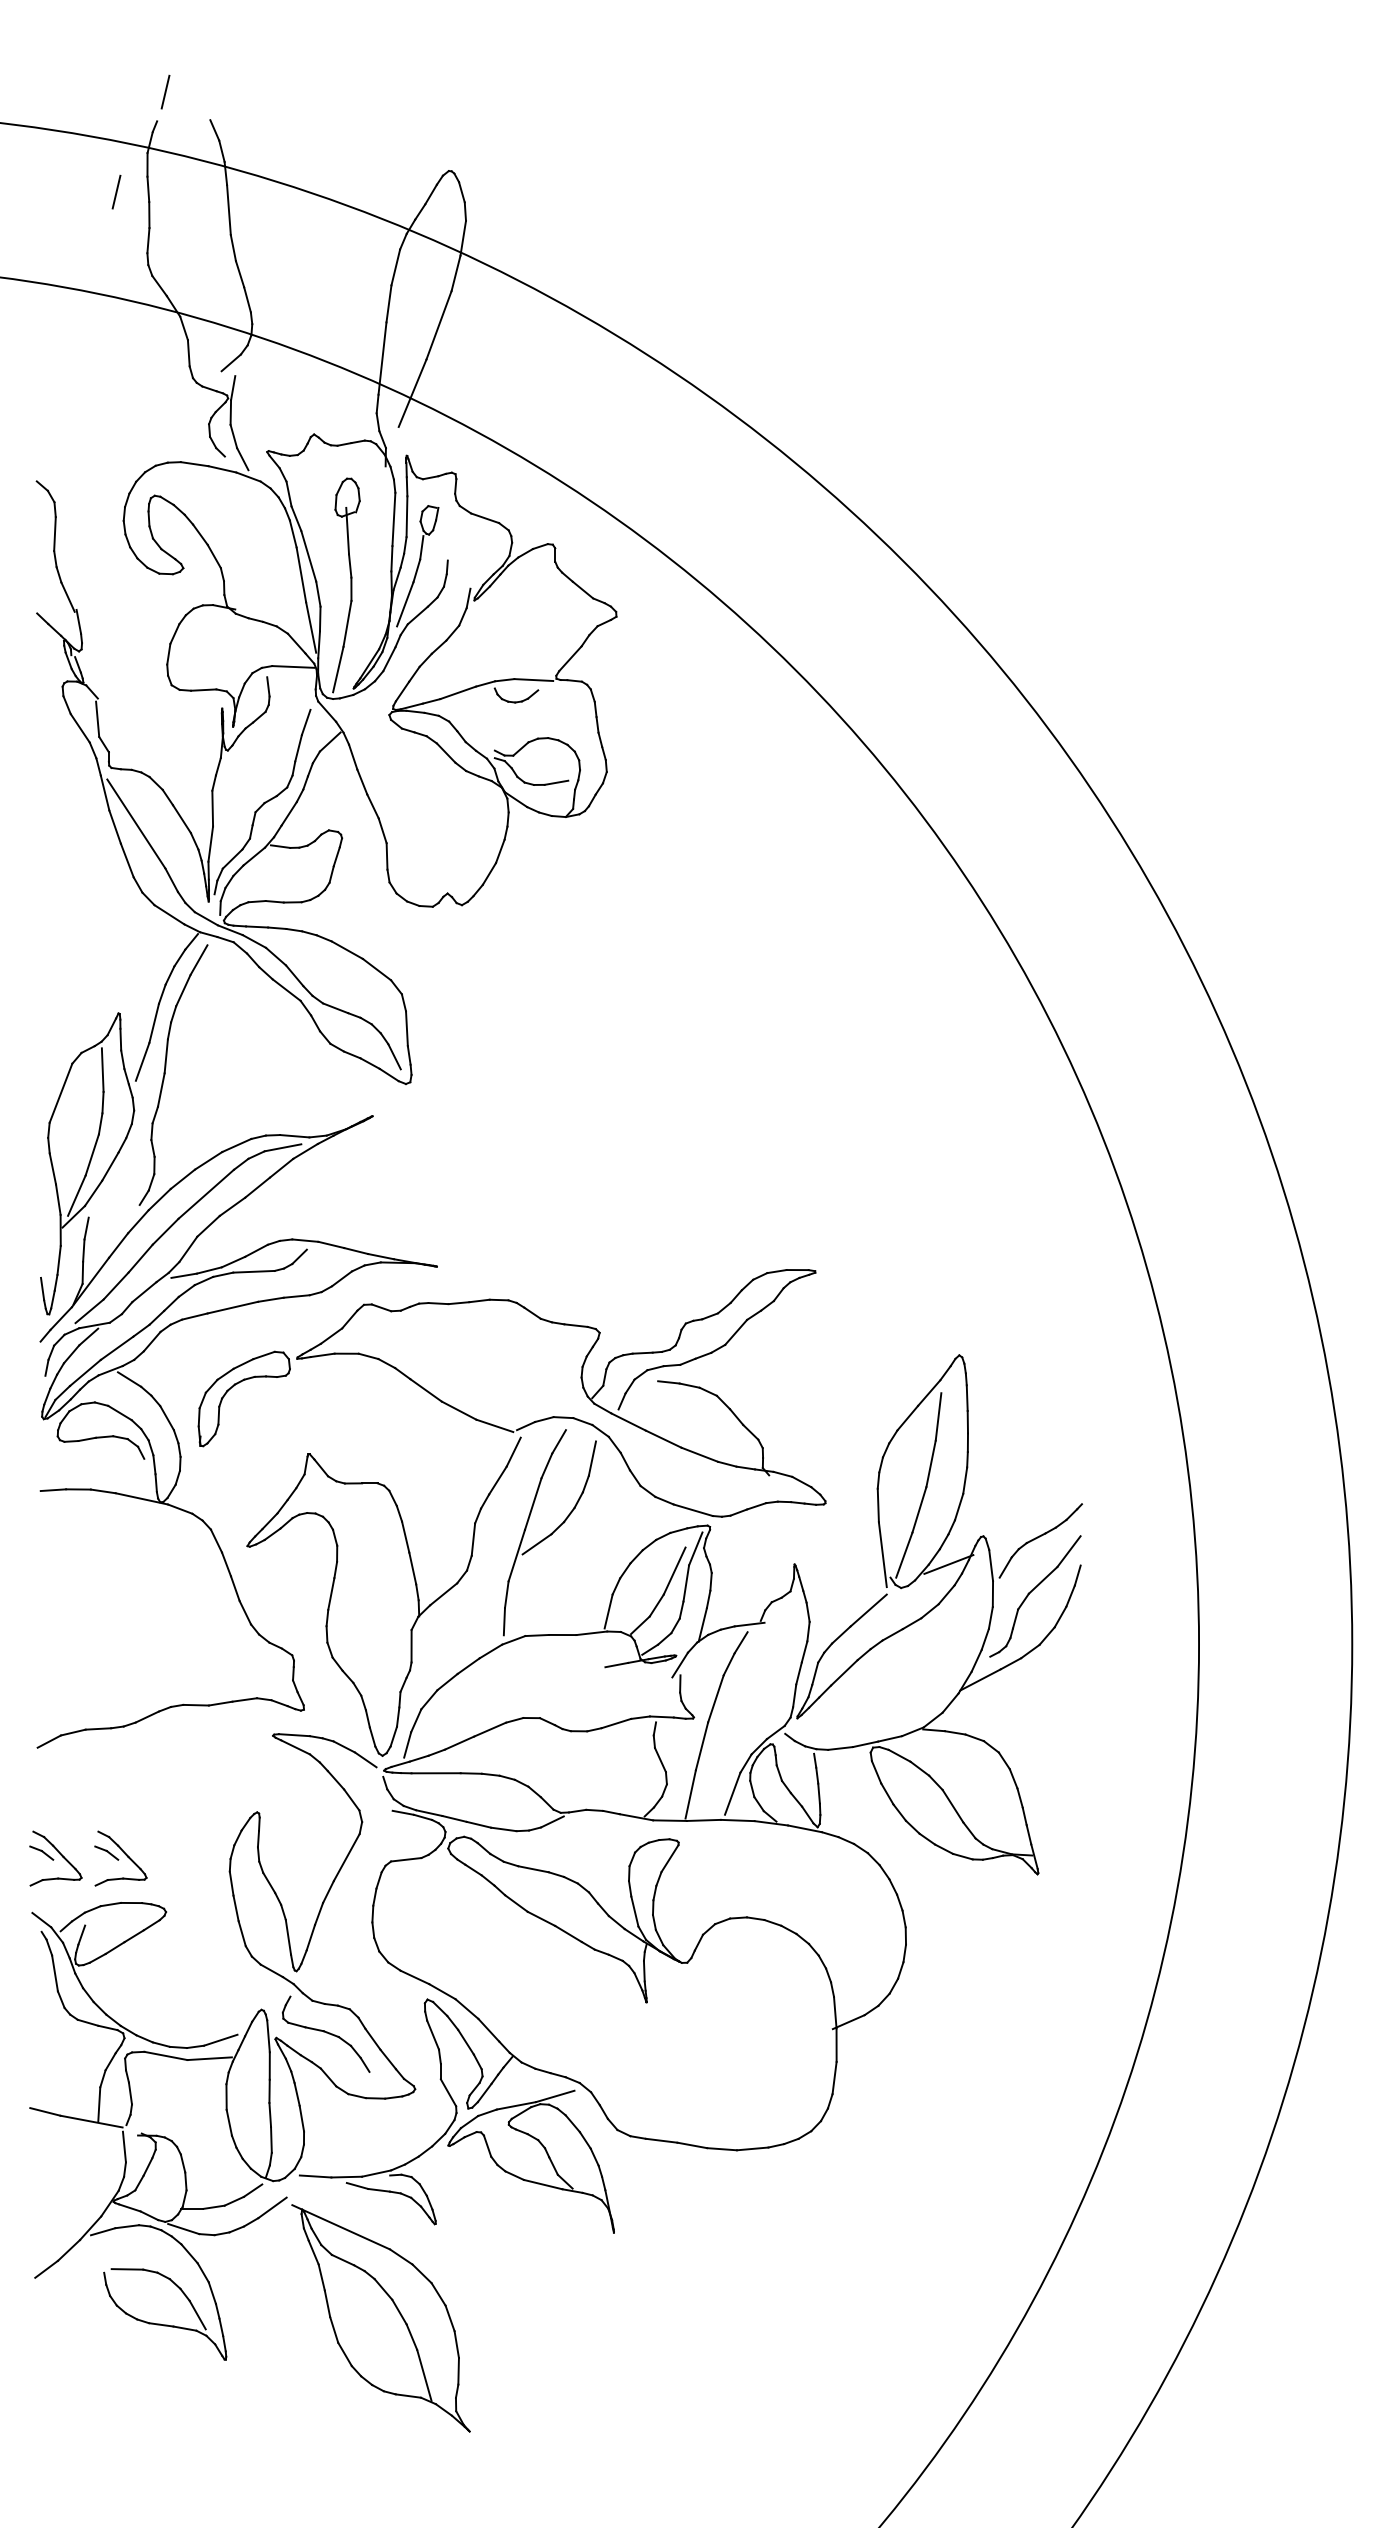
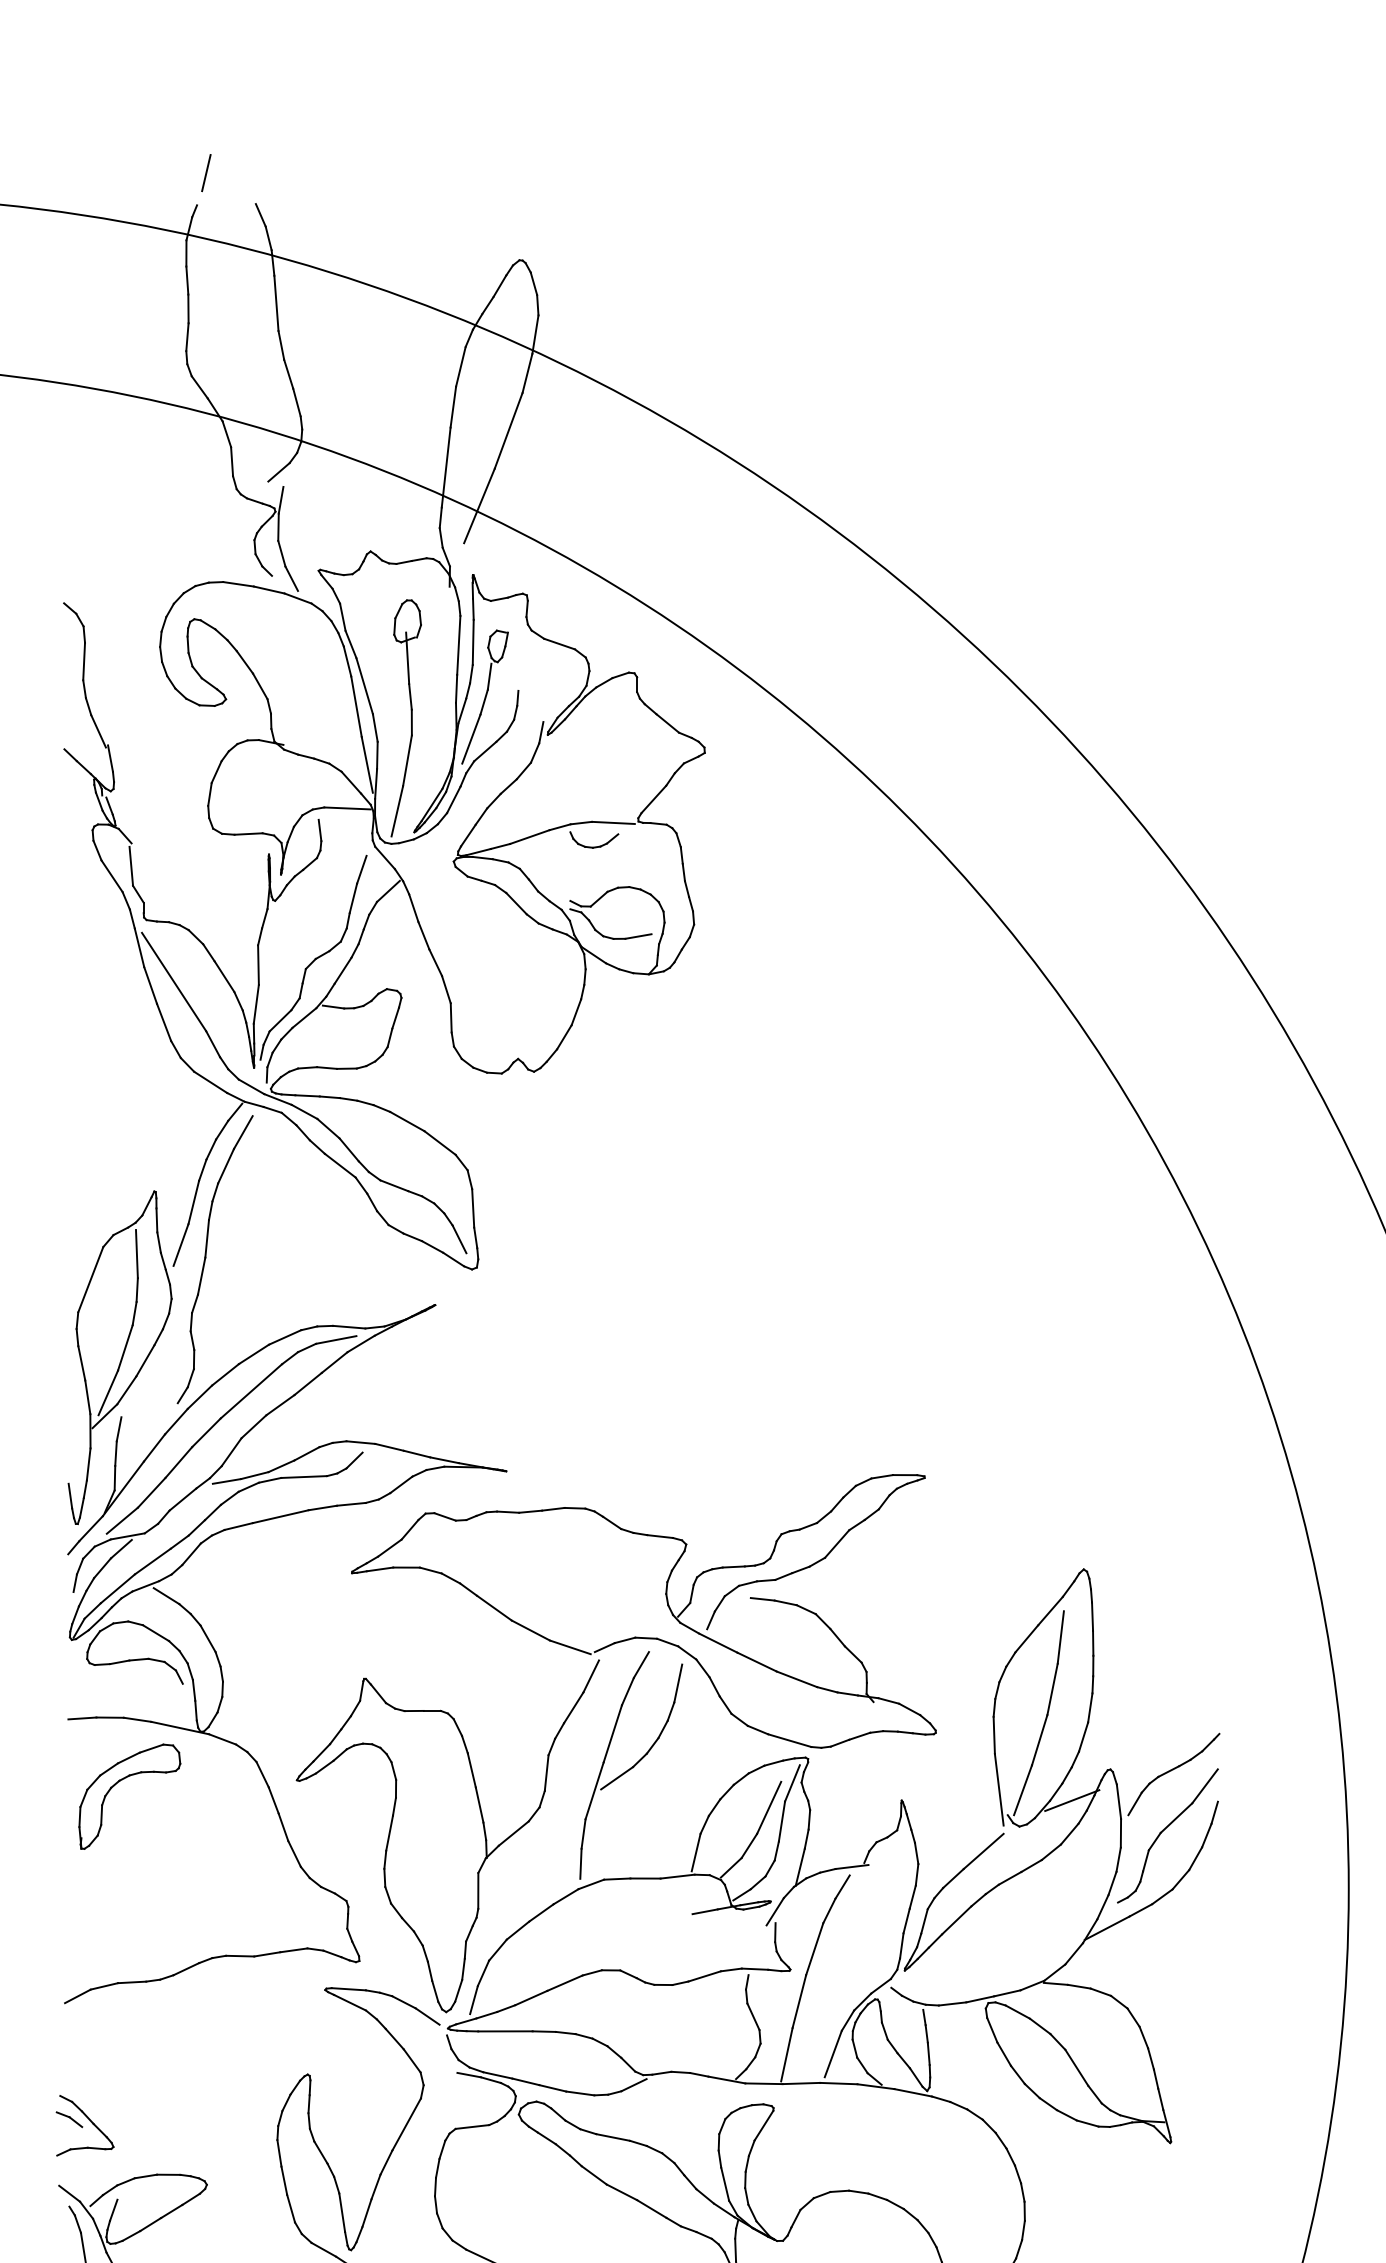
line: (116, 191) -> (152, 282), removed
part: (233, 1387) -> (117, 1784), moved
part: (120, 1858) -> (156, 2125), removed

